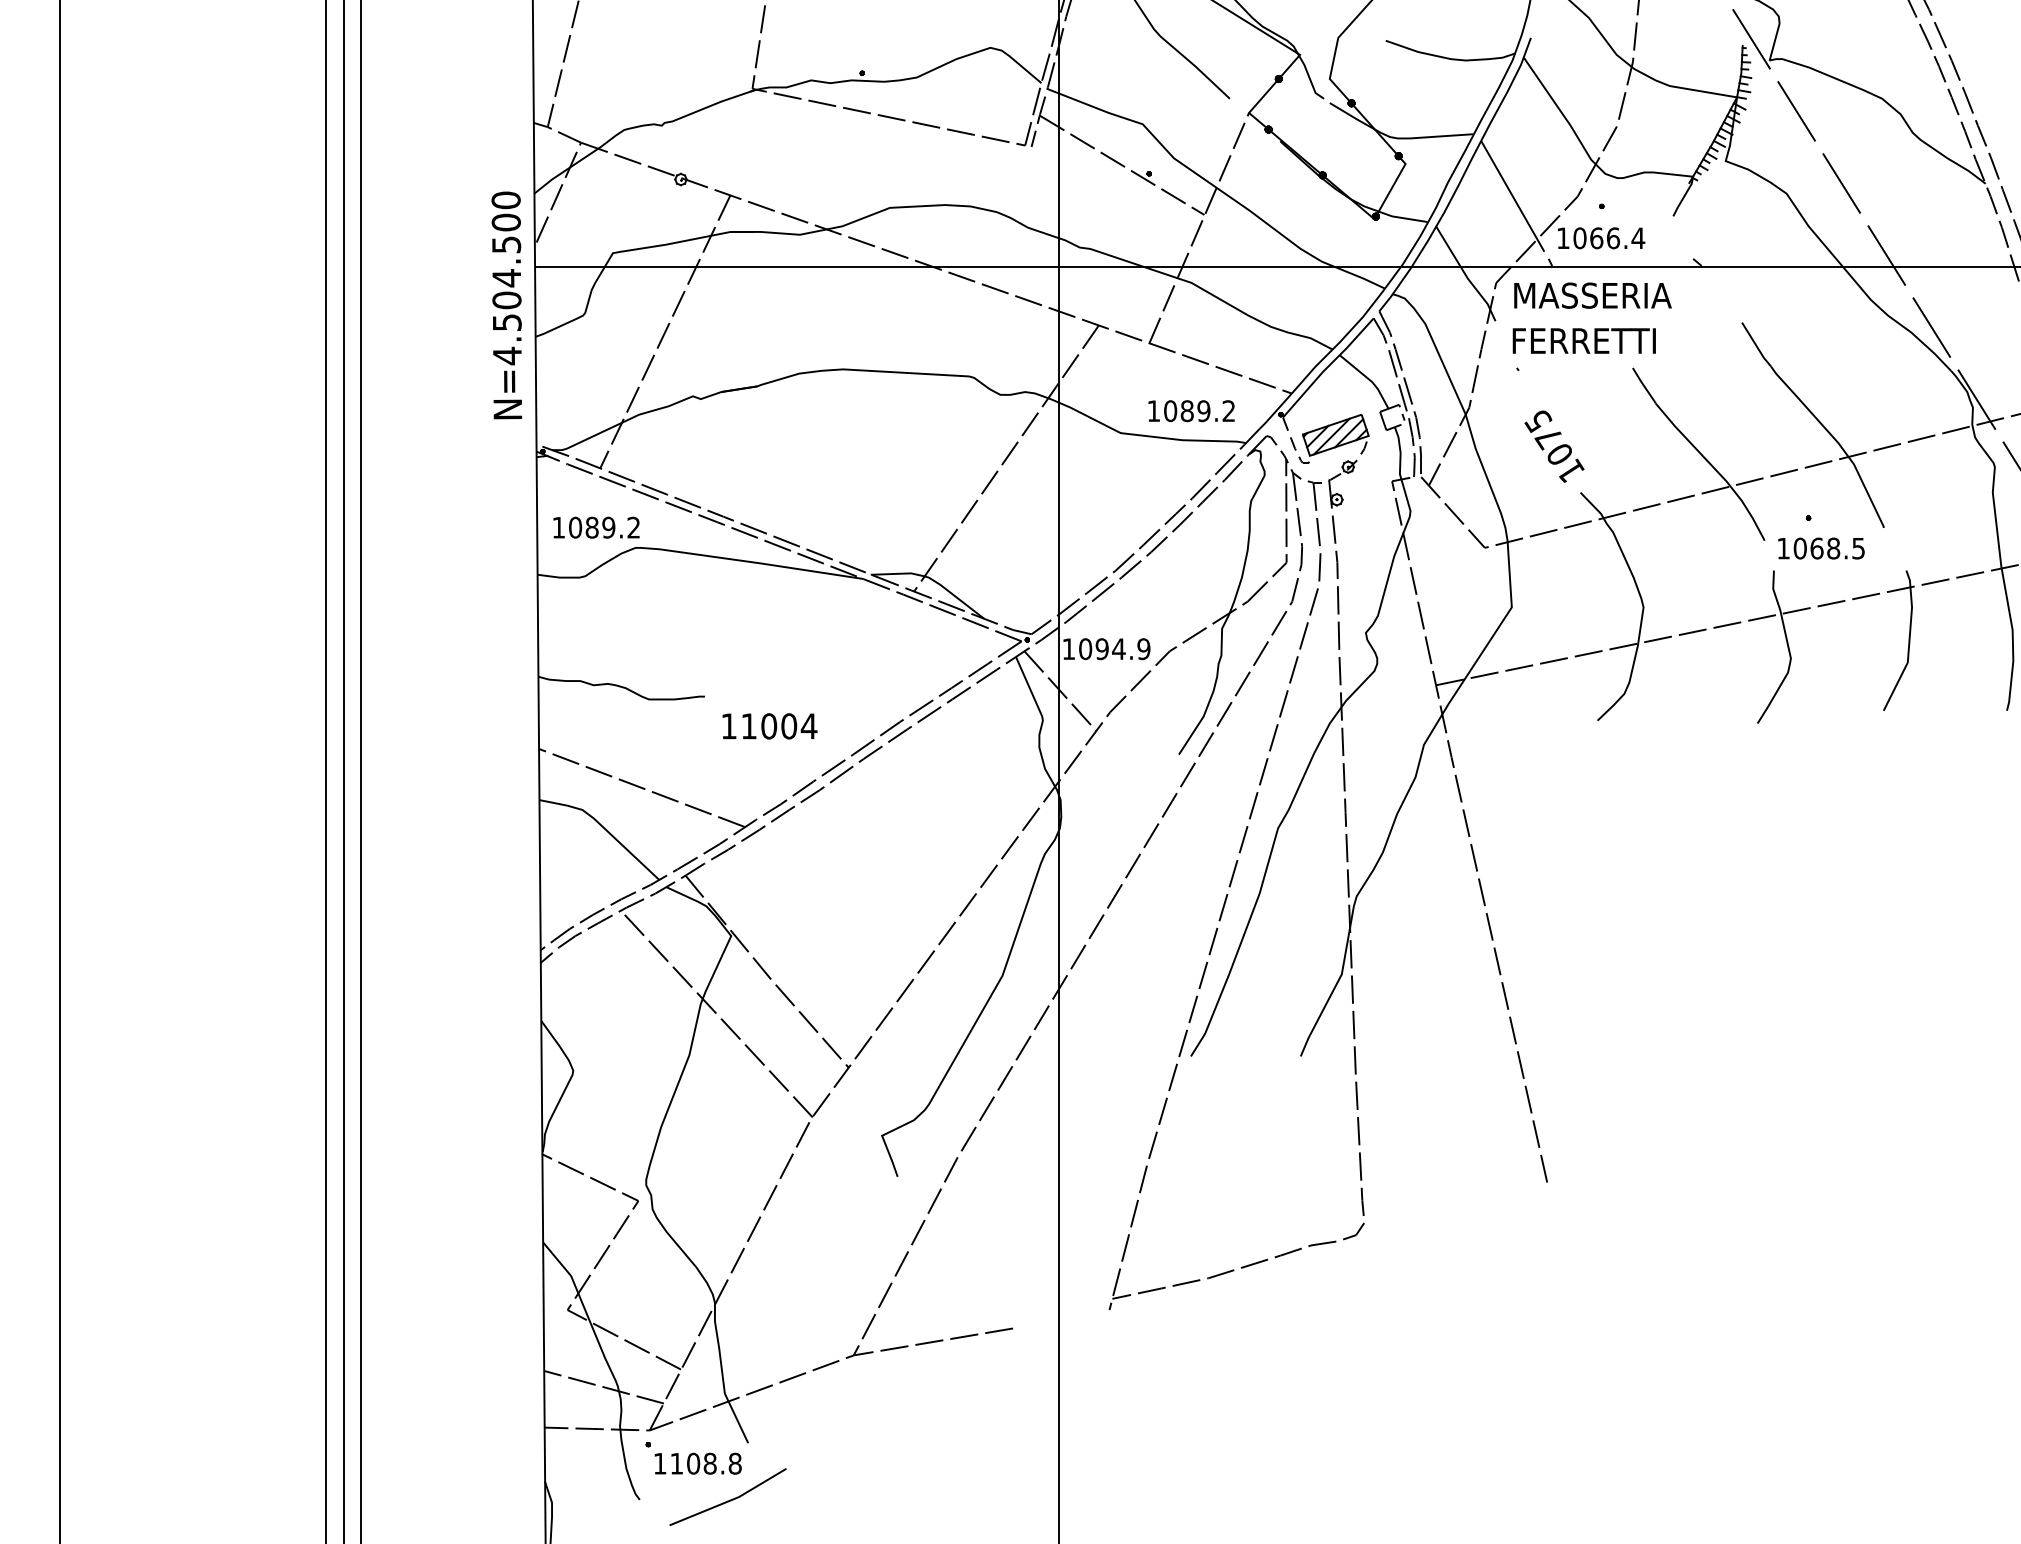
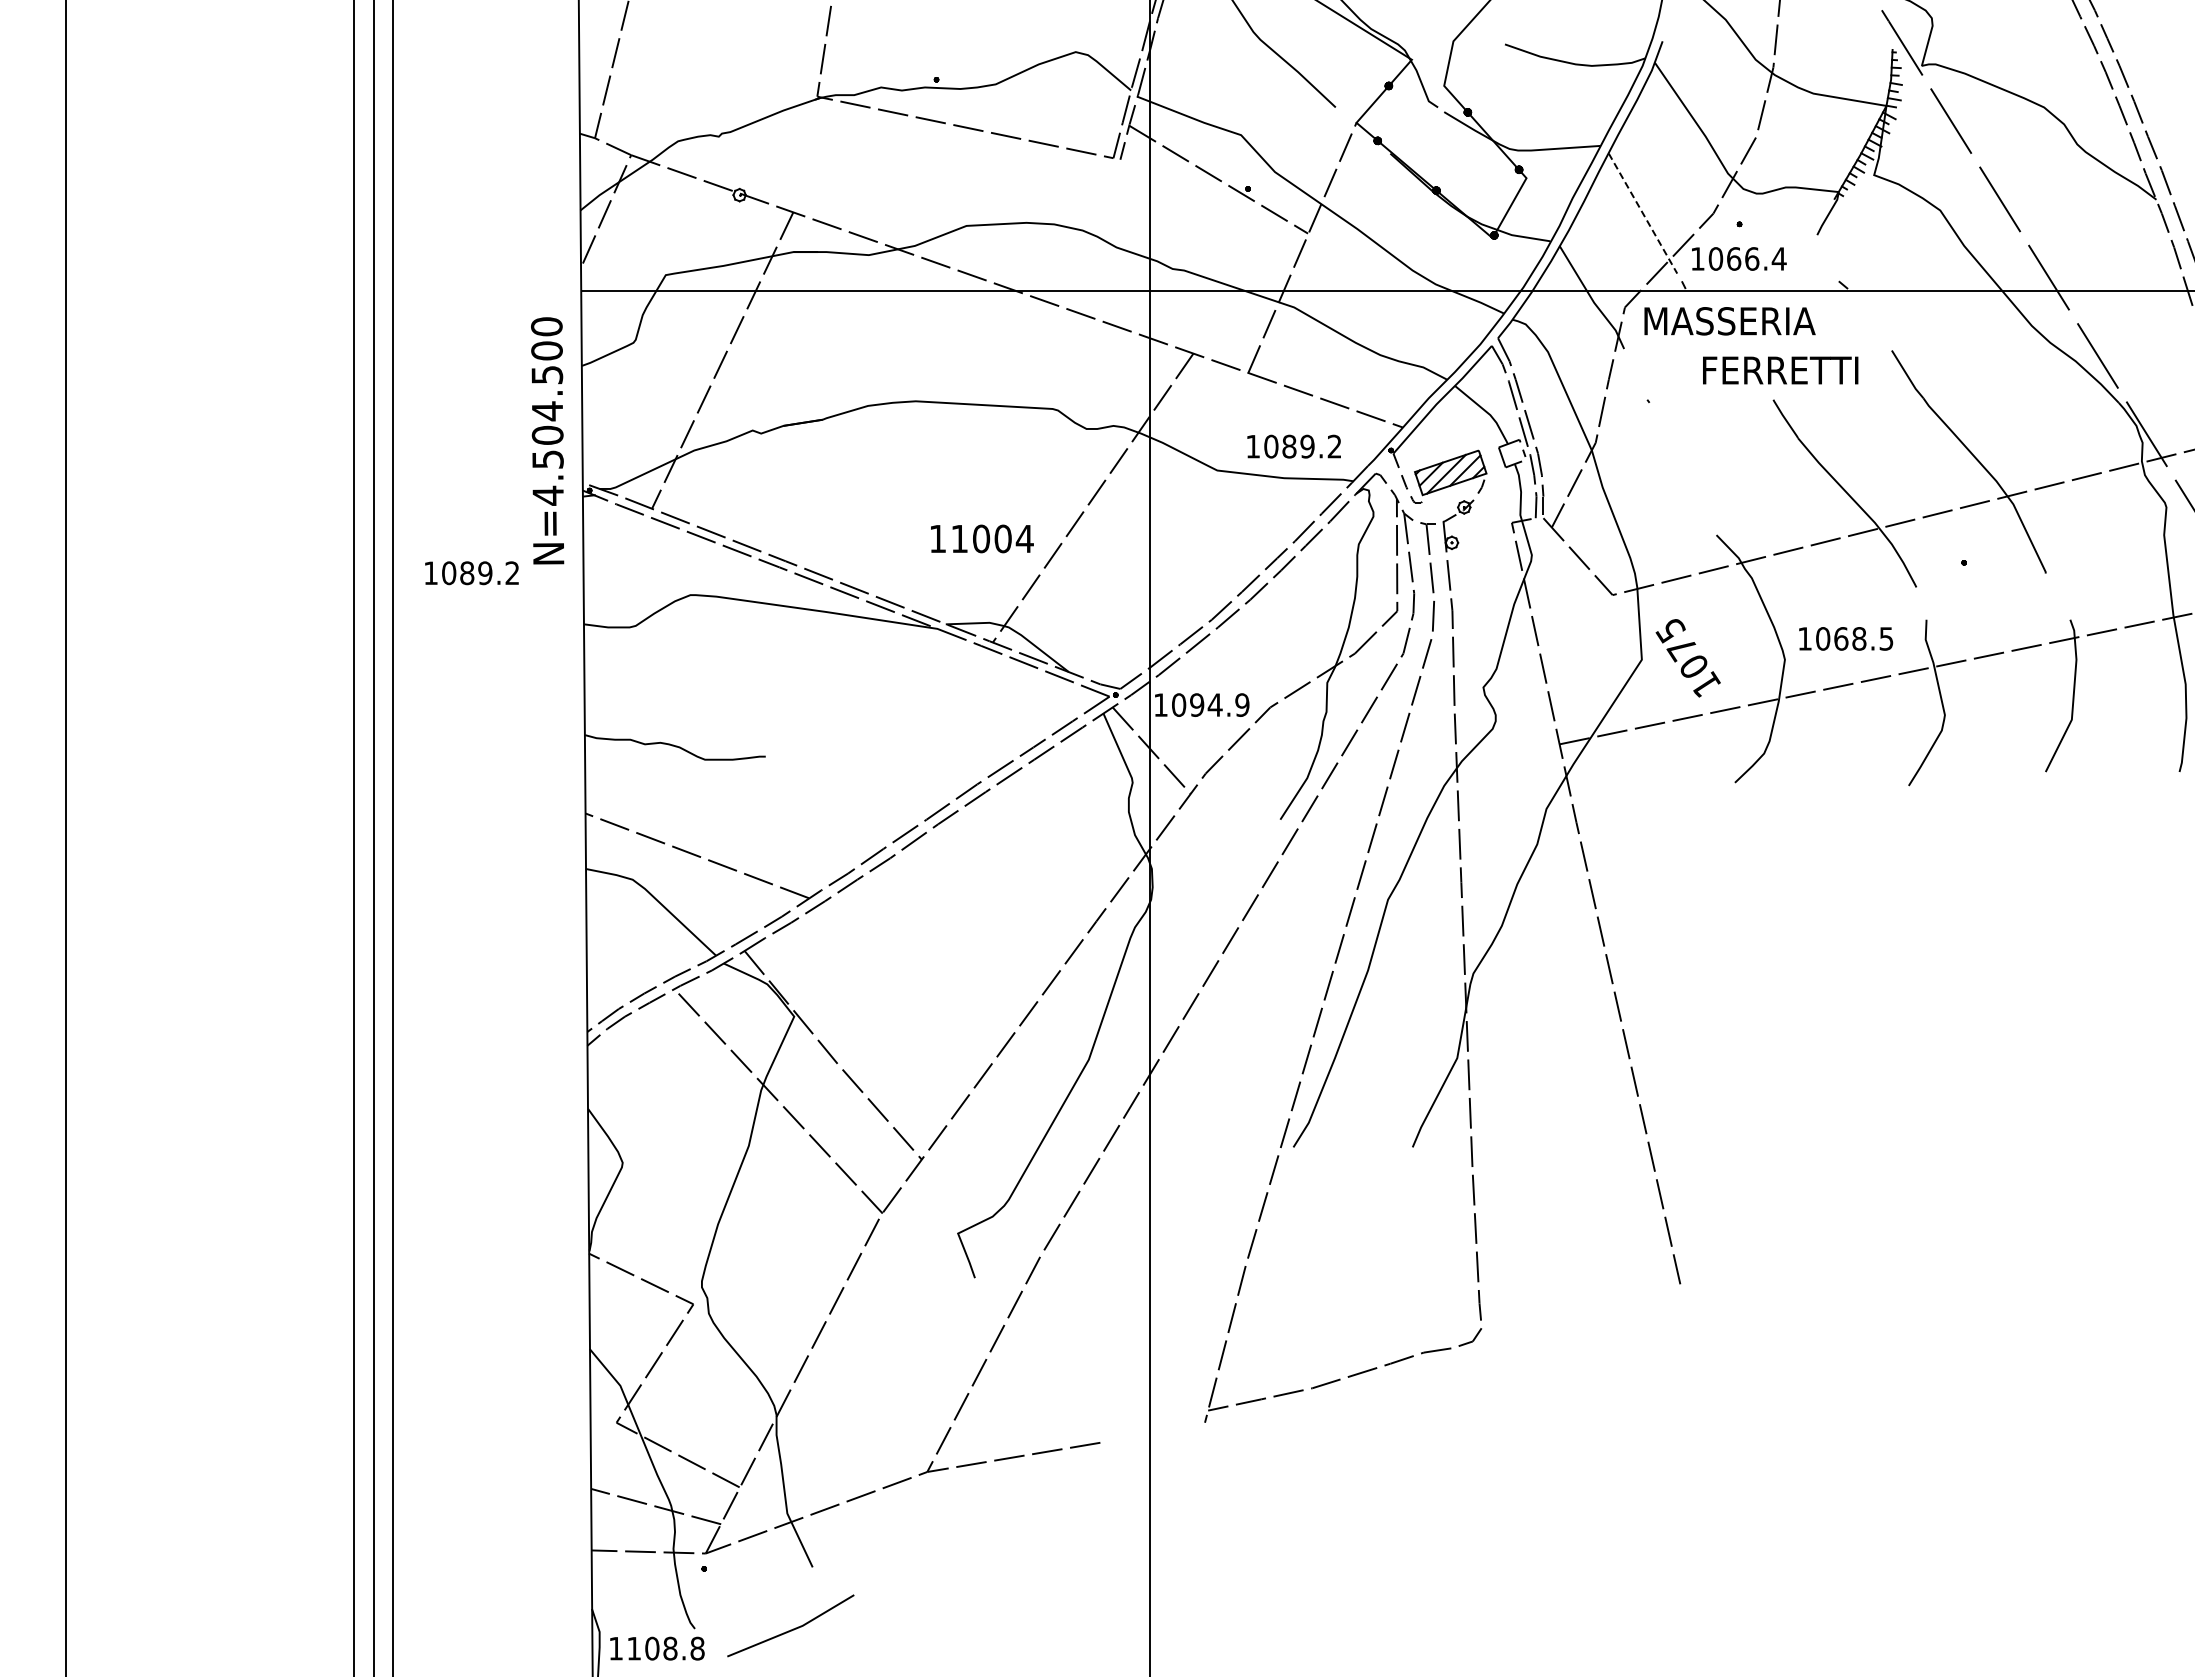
line: (1513, 197) -> (1643, 214), solid -> dashed
text: (506, 305) -> (547, 440), moved
text: (1584, 341) -> (1780, 370), moved
text: (1553, 446) -> (1687, 658), moved
text: (596, 527) -> (471, 573), moved
text: (1821, 548) -> (1846, 638), moved
text: (770, 725) -> (982, 538), moved
text: (698, 1463) -> (657, 1648), moved

